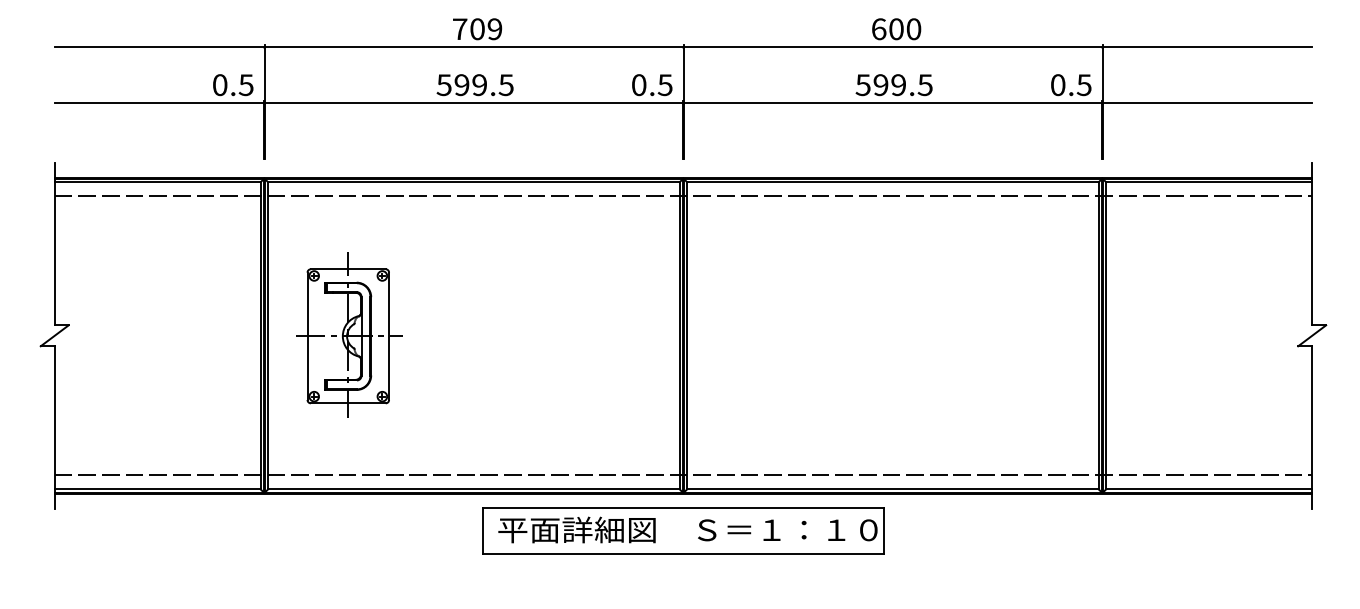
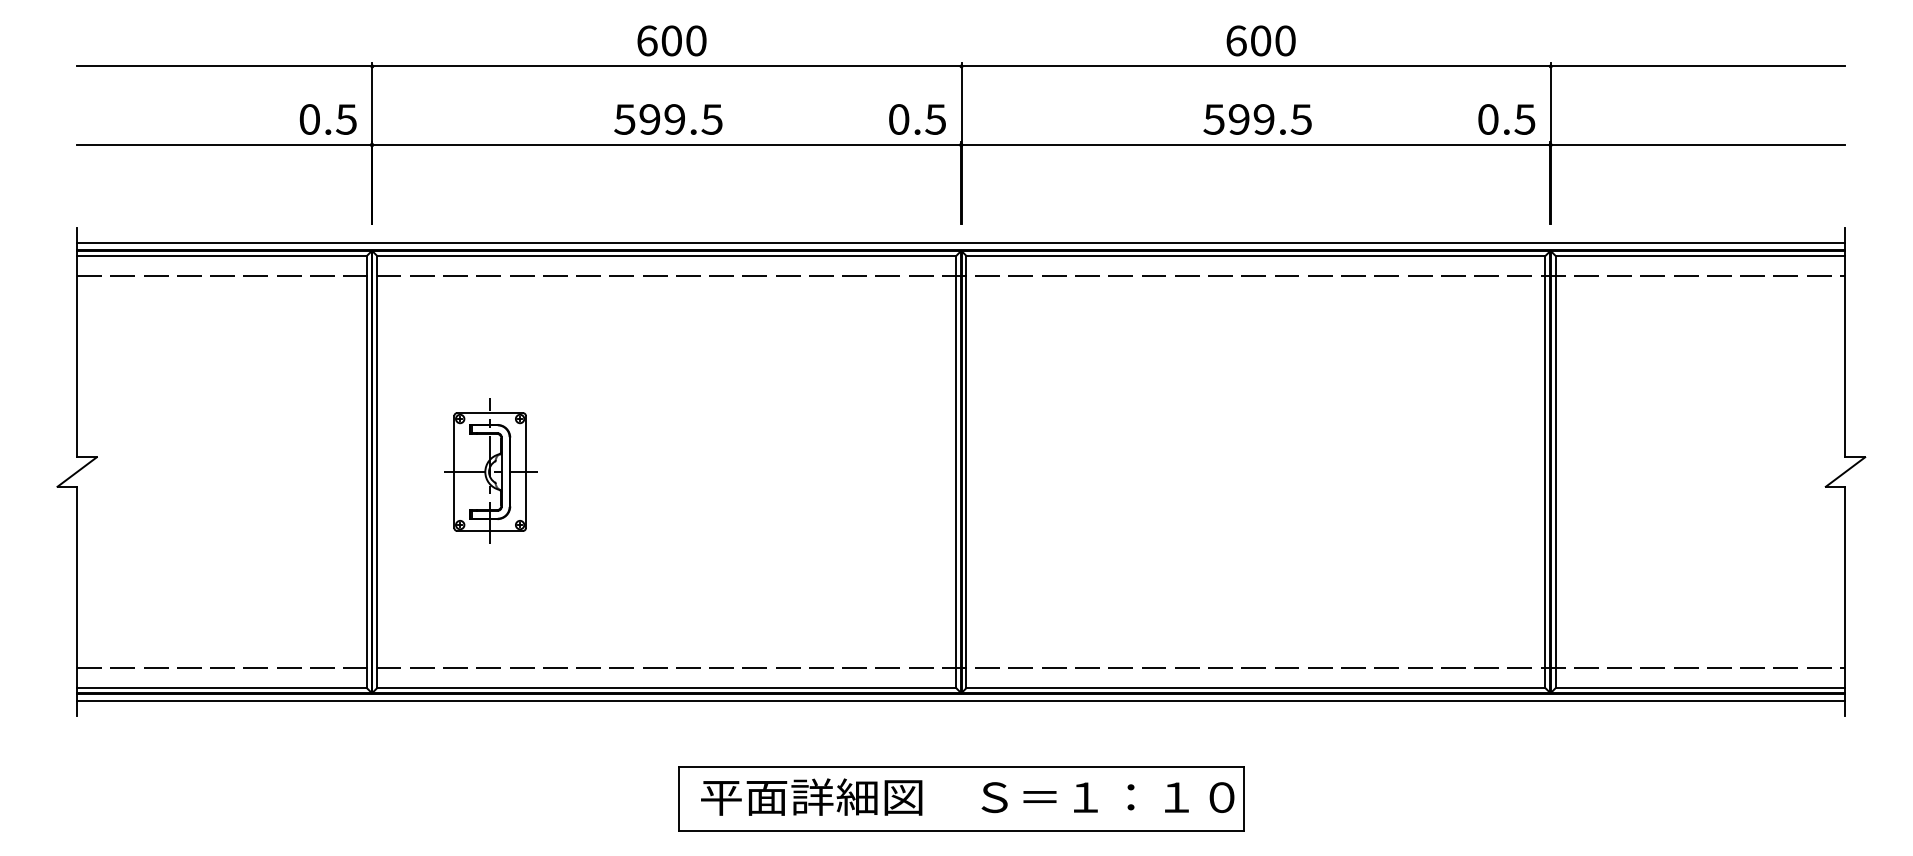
text: (477, 29) -> (671, 41), 709 -> 600
line: (683, 173) -> (961, 243), added
part: (348, 334) -> (490, 470), size x0.62
line: (683, 498) -> (961, 700), added
part: (683, 530) -> (961, 797), moved

